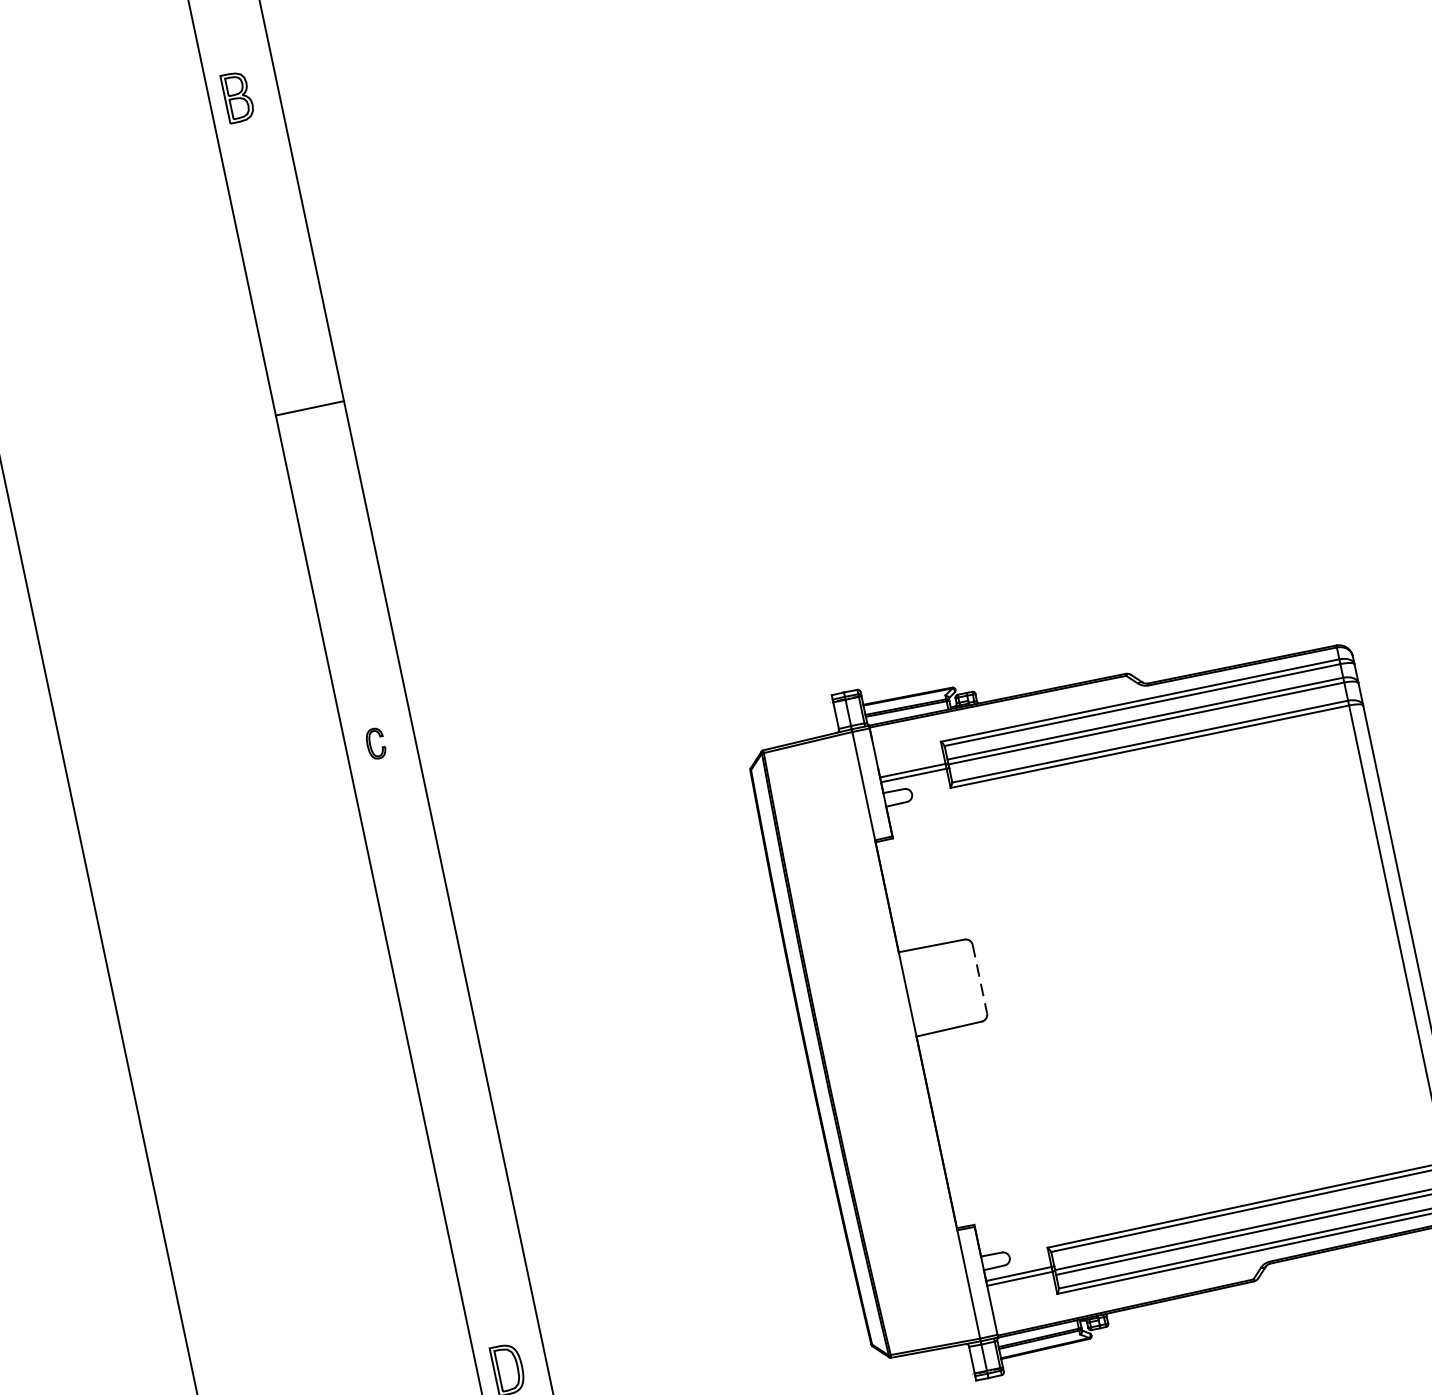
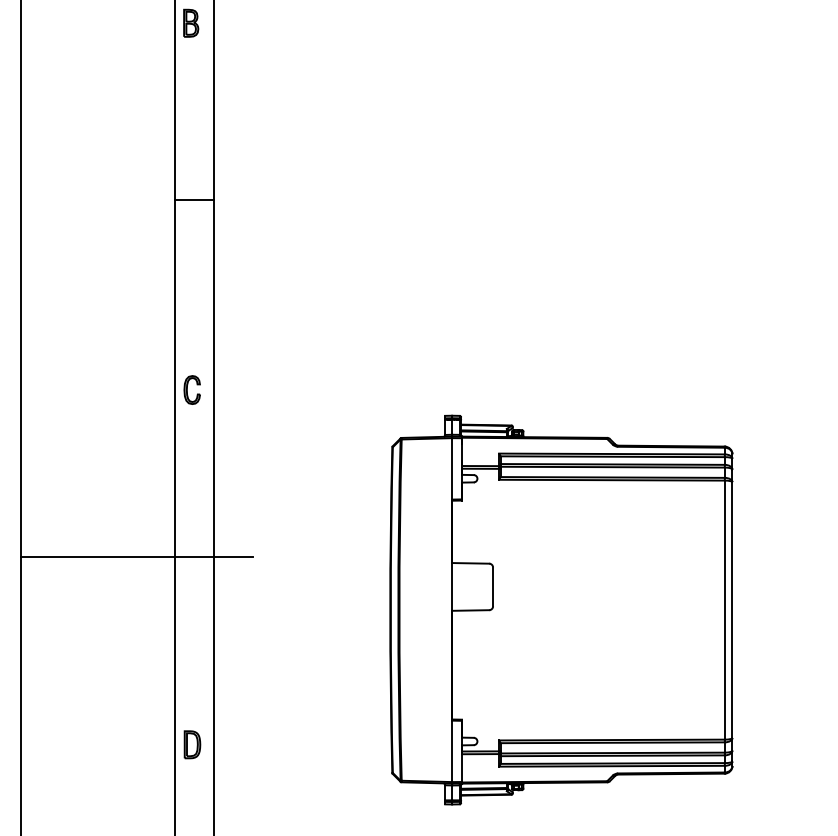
part: (374, 743) -> (191, 389), size x1.67
line: (980, 980) -> (493, 587), dashed -> solid
line: (339, 1059) -> (136, 557), added

